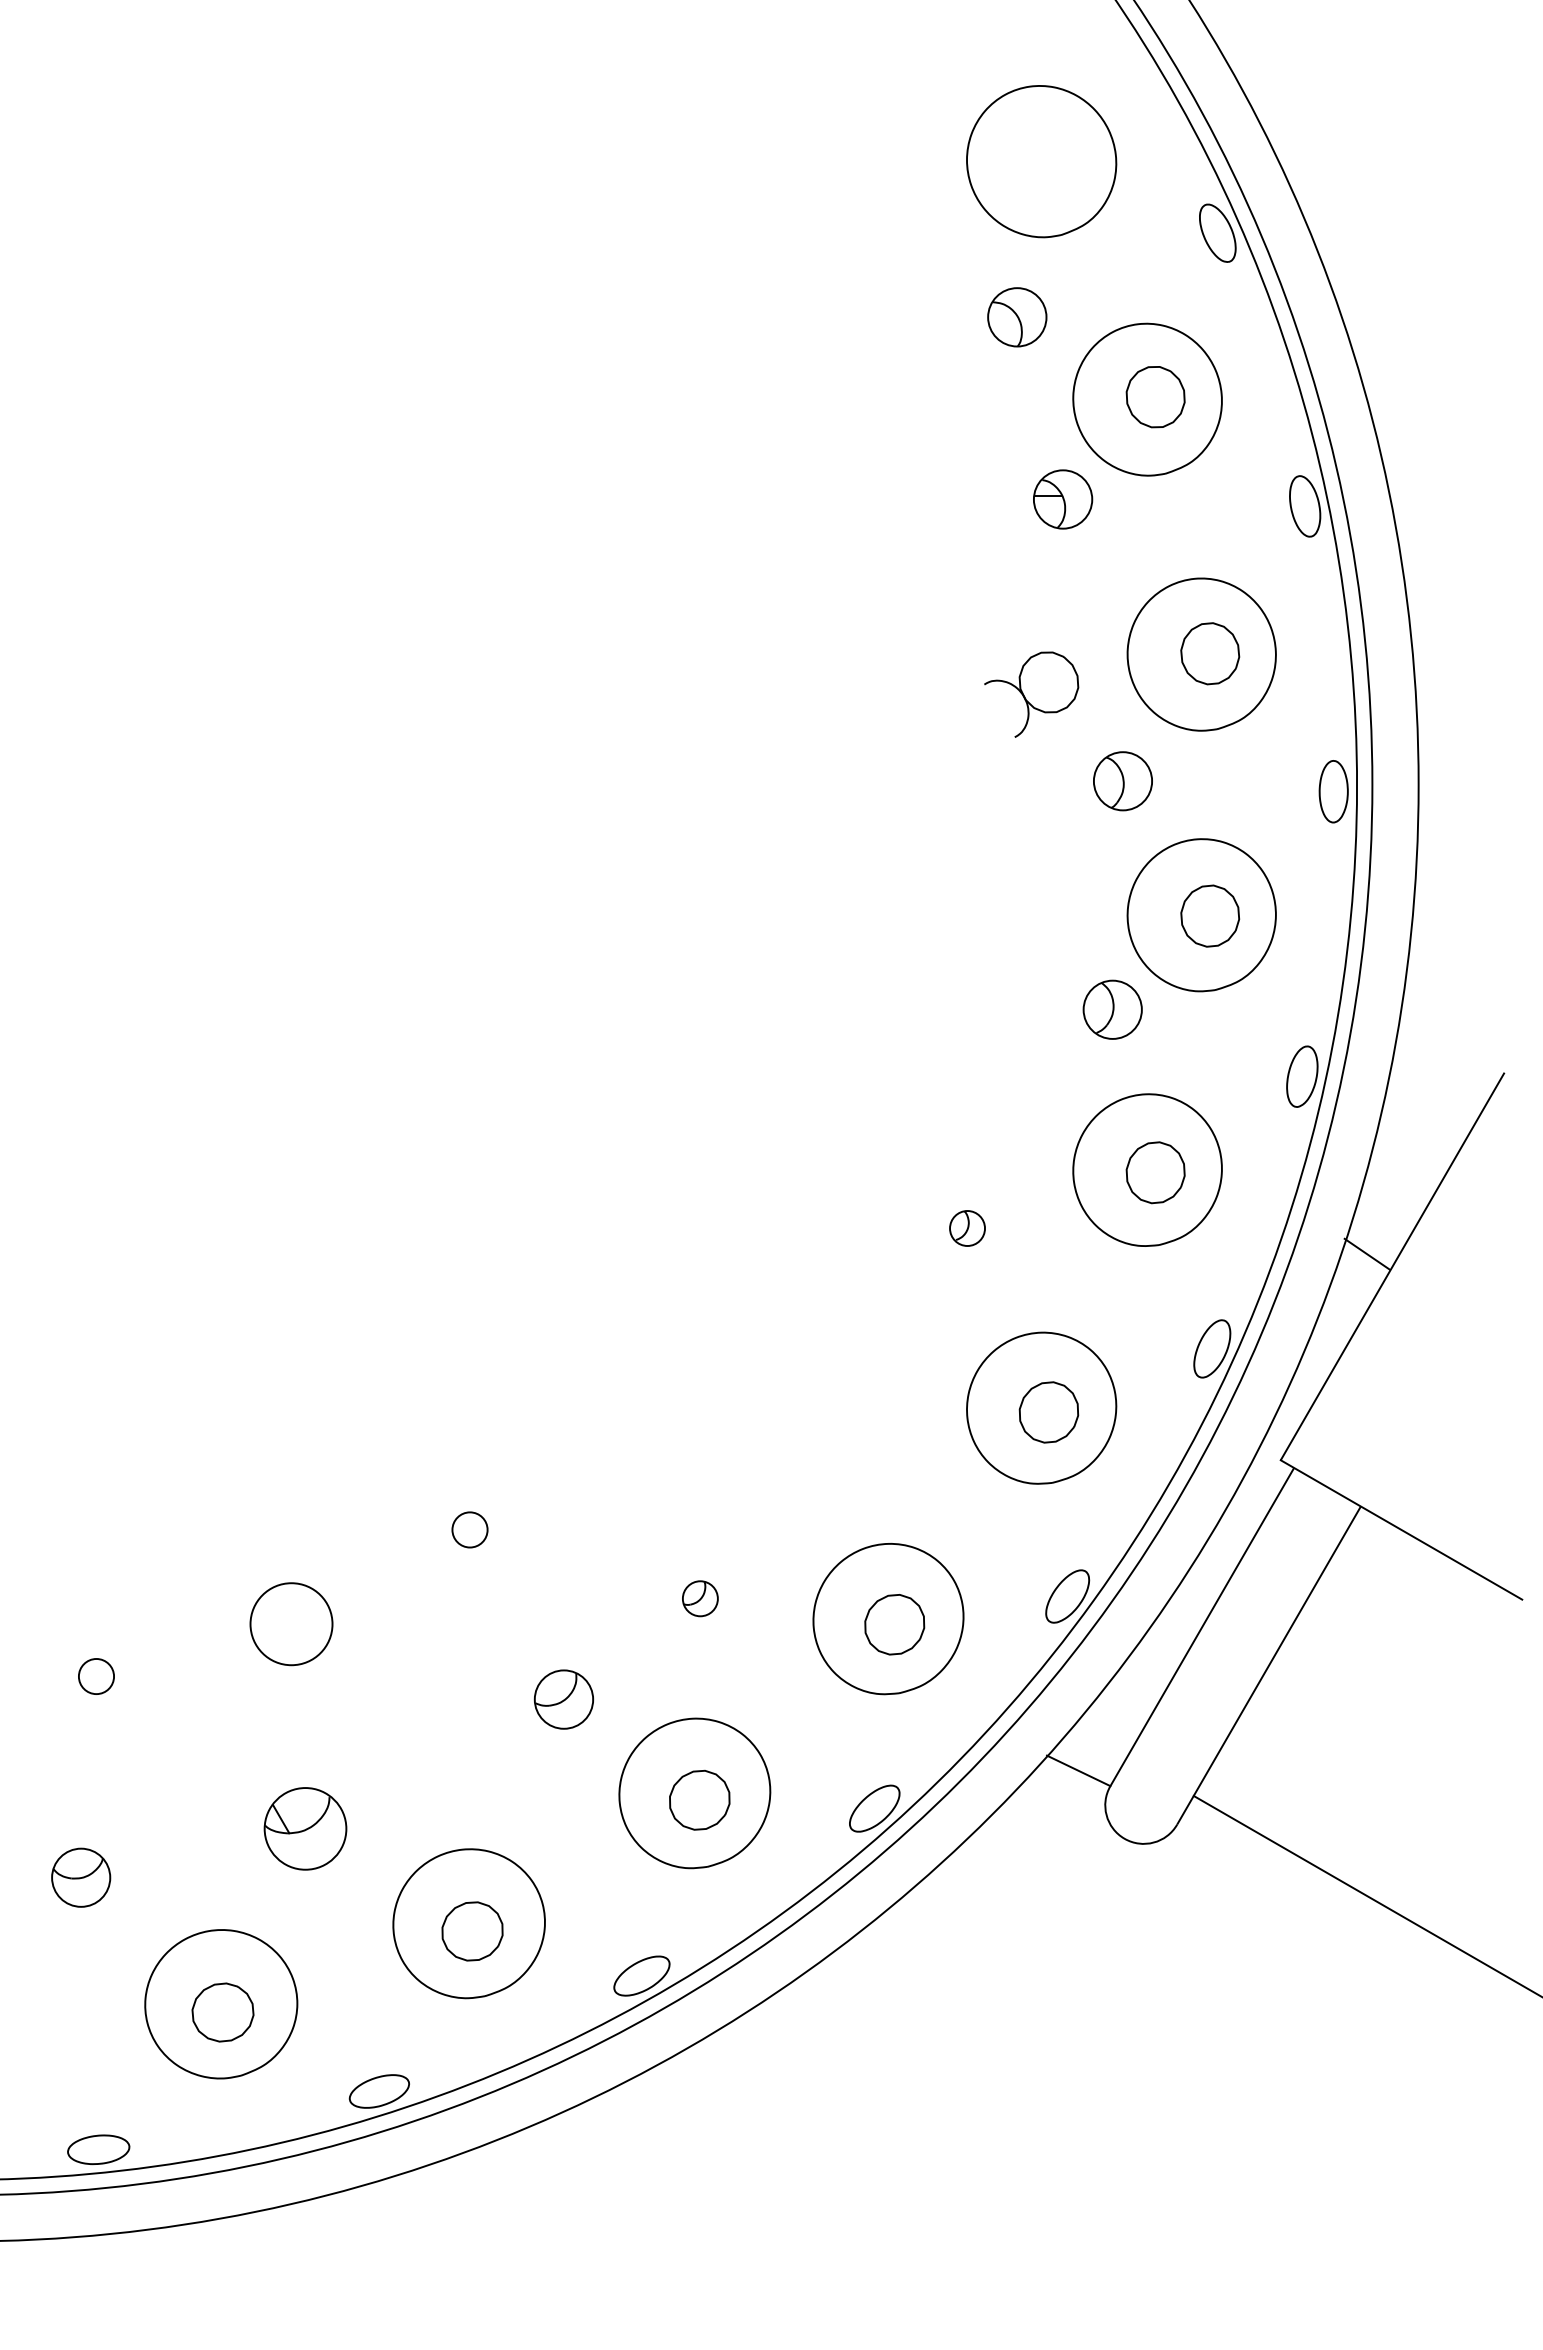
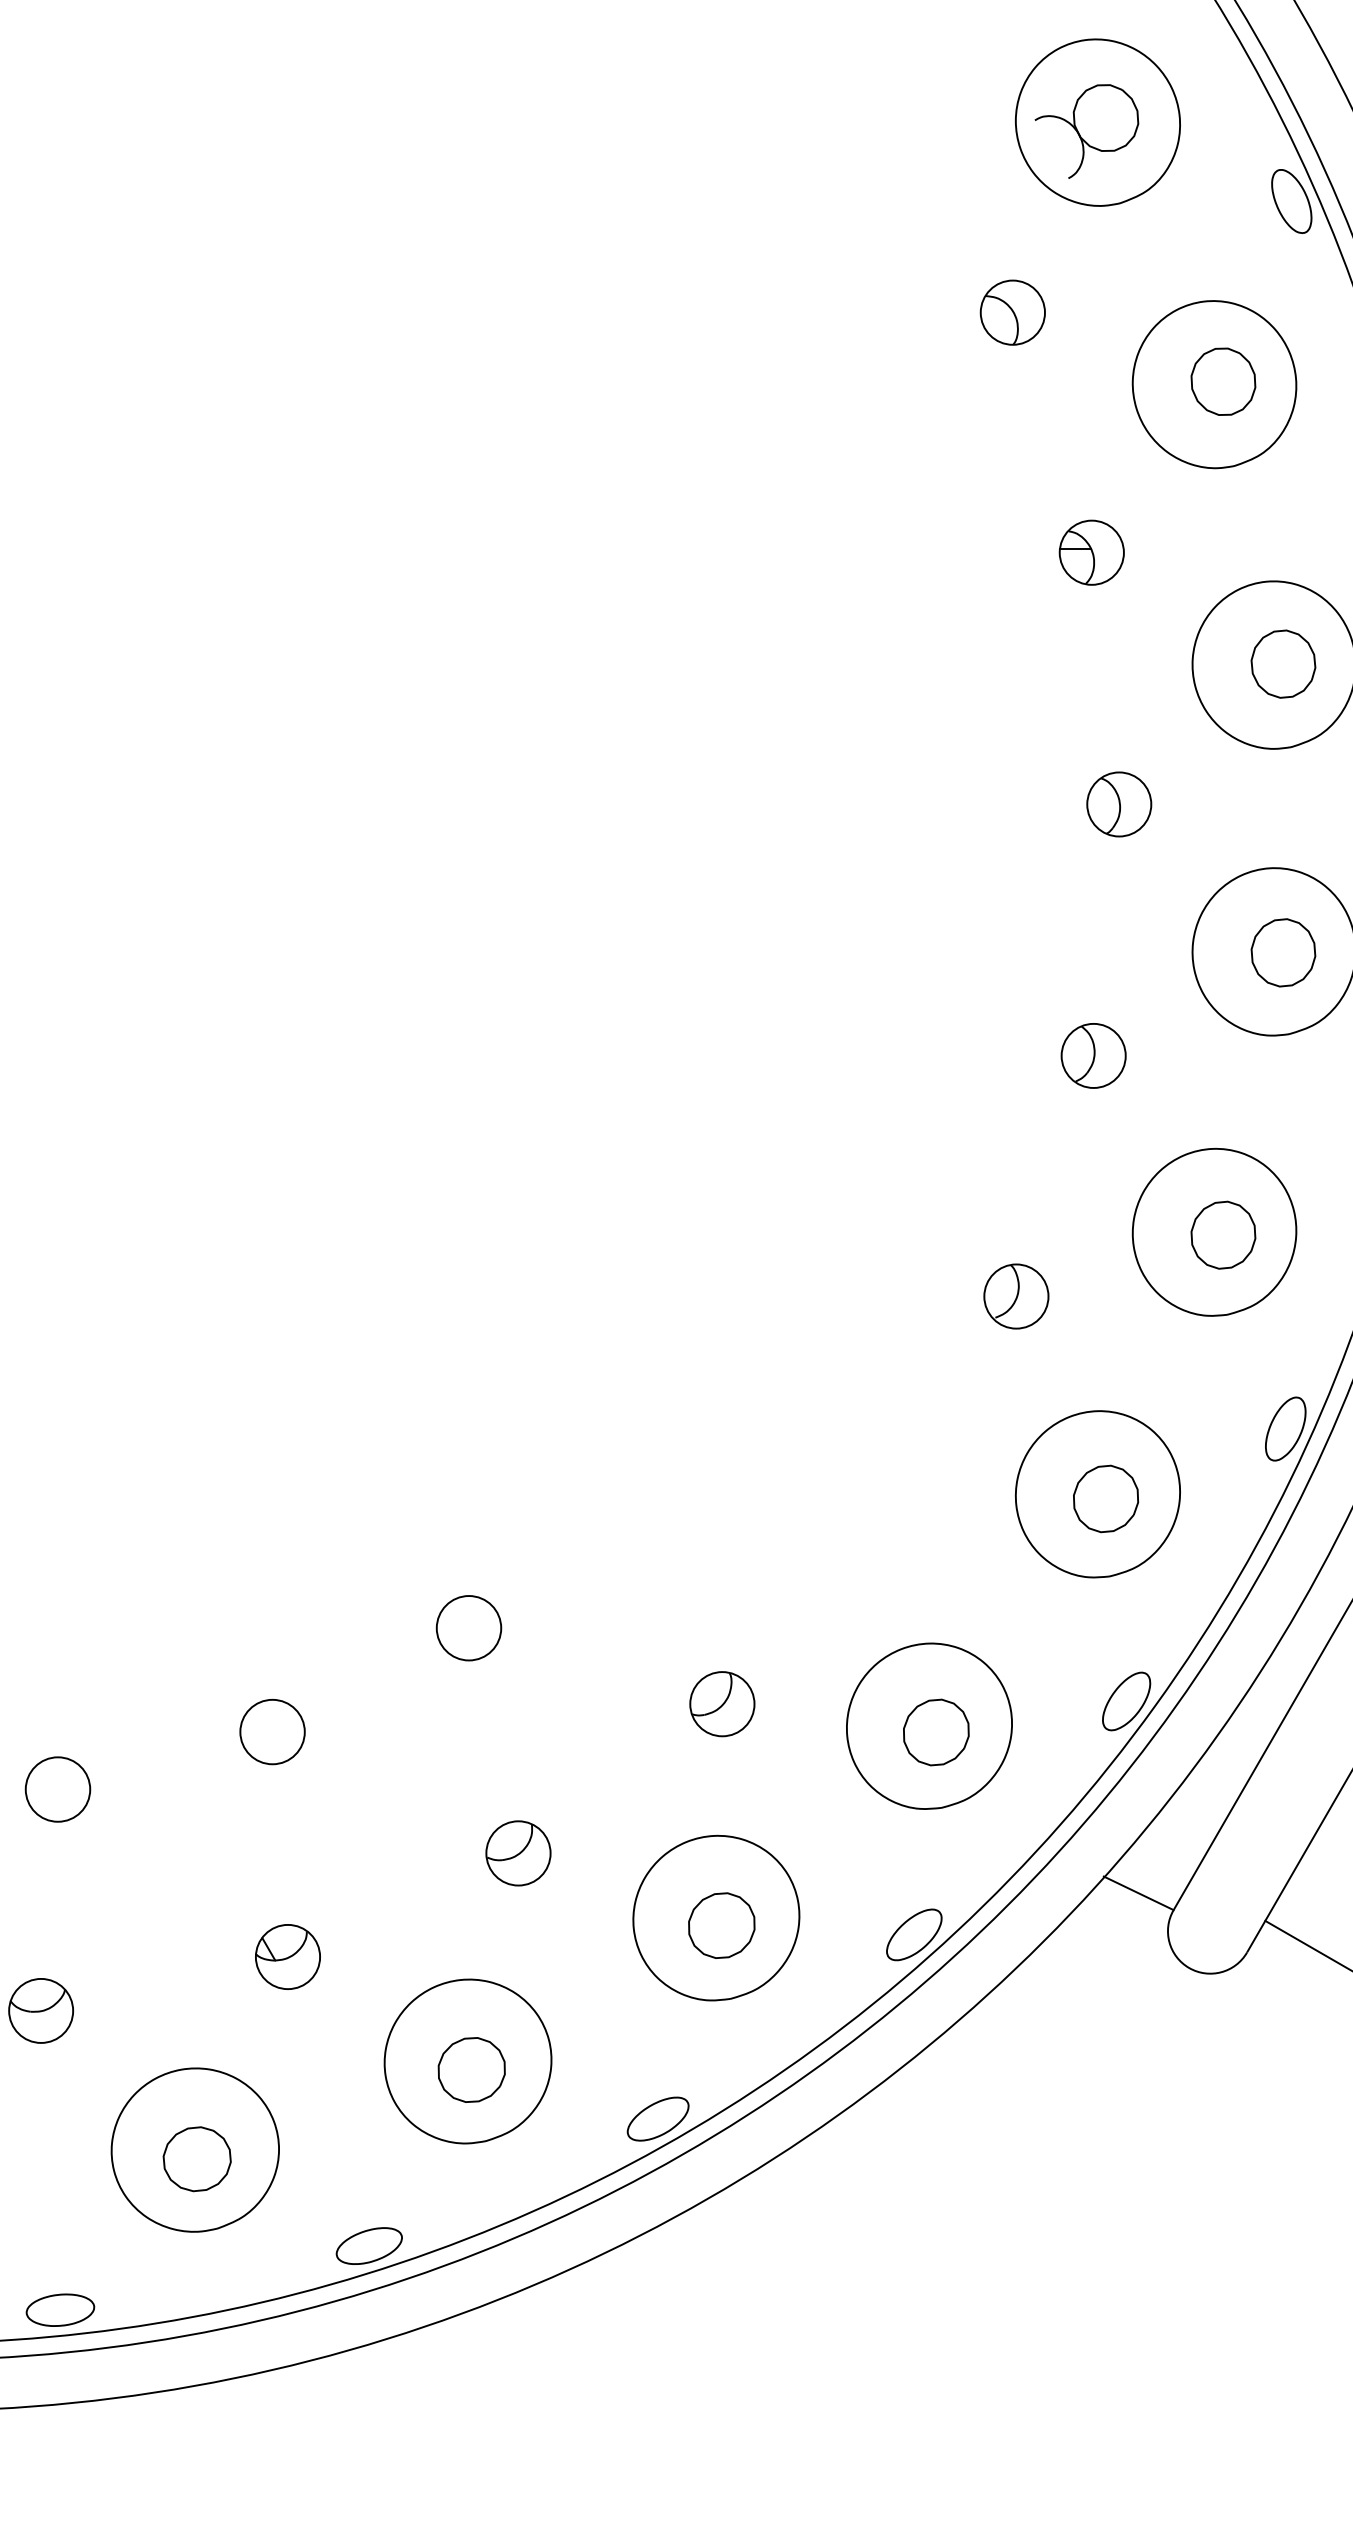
part: (1017, 317) -> (1013, 312), moved
part: (1063, 499) -> (1092, 552), moved
part: (1031, 694) -> (1086, 131), moved
part: (1122, 781) -> (1118, 804), moved
part: (1112, 1009) -> (1093, 1055), moved
part: (967, 1228) -> (1016, 1296), size x1.67
circle: (469, 1529) -> (468, 1627), size x1.67
part: (700, 1598) -> (722, 1703), size x1.67
circle: (291, 1624) -> (272, 1732), size x0.71
circle: (96, 1676) -> (58, 1789), size x1.67
part: (563, 1699) -> (517, 1853), moved
part: (305, 1828) -> (287, 1956), size x0.71

